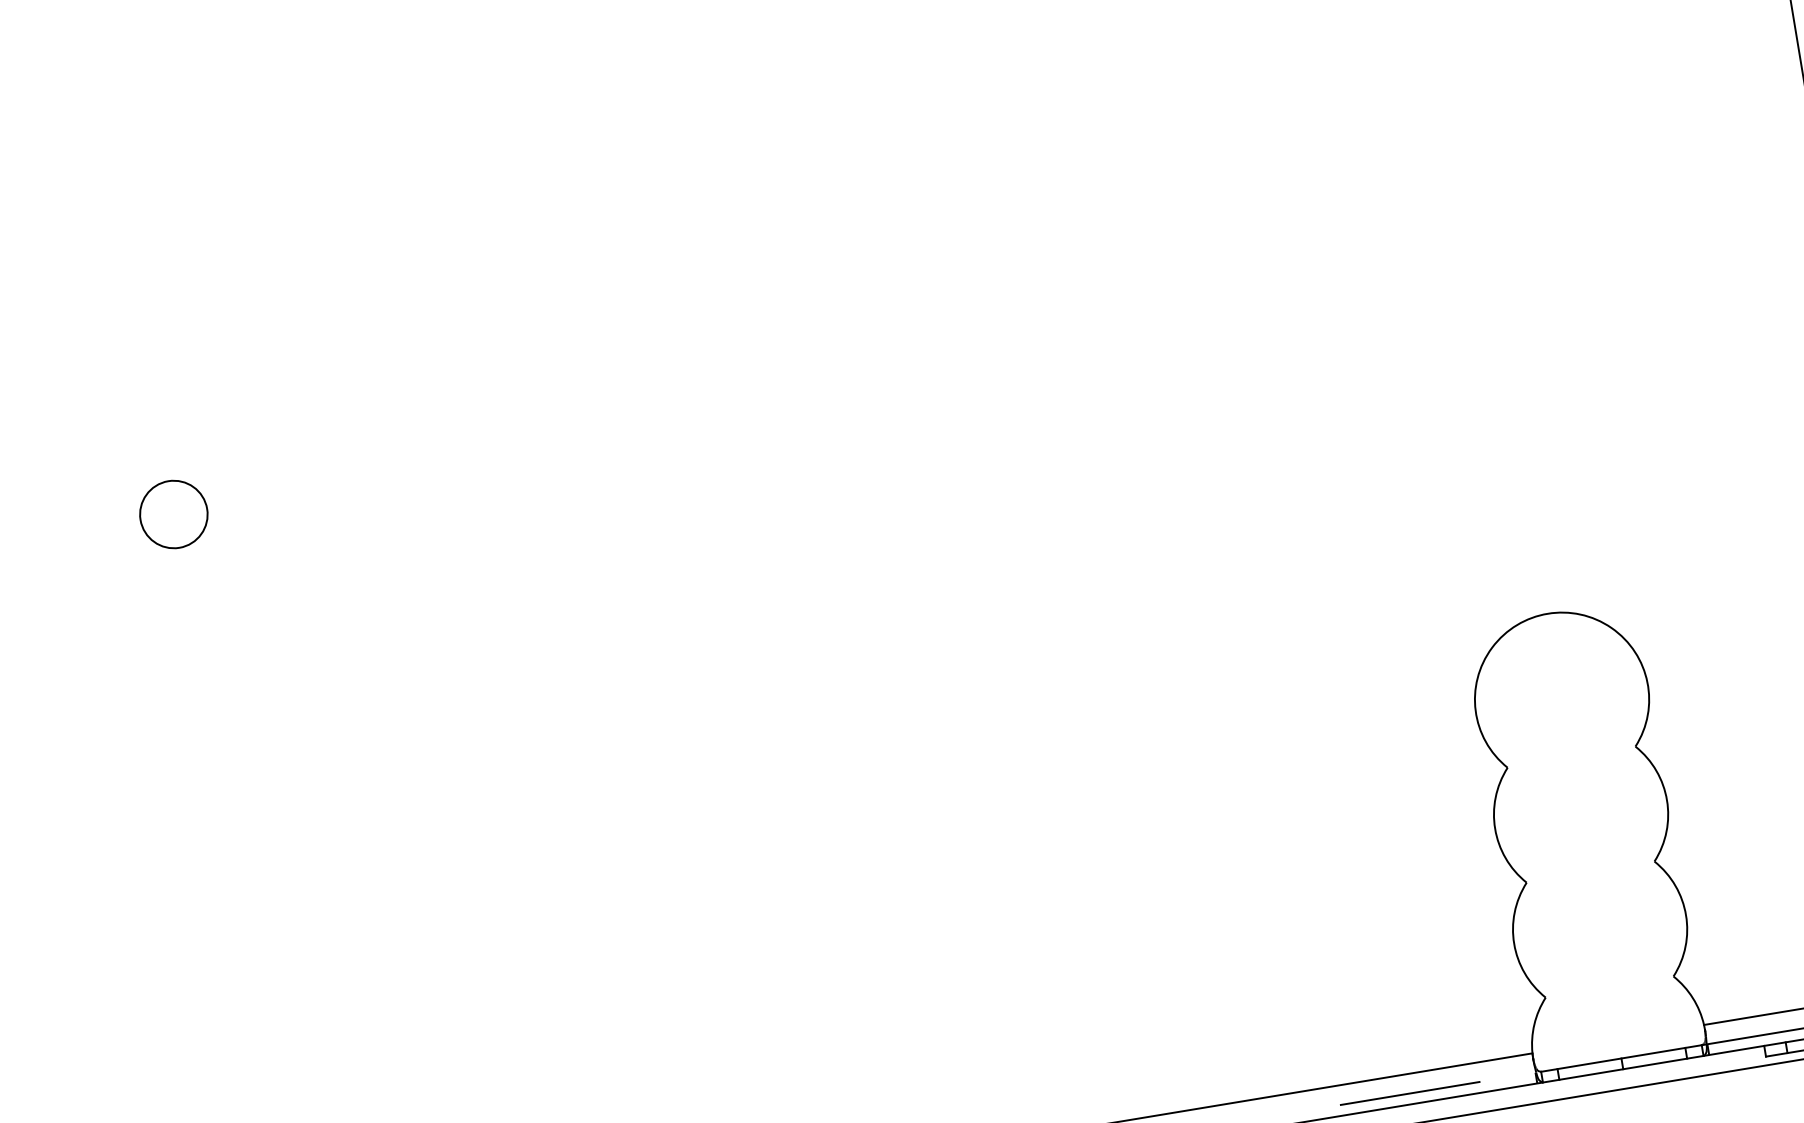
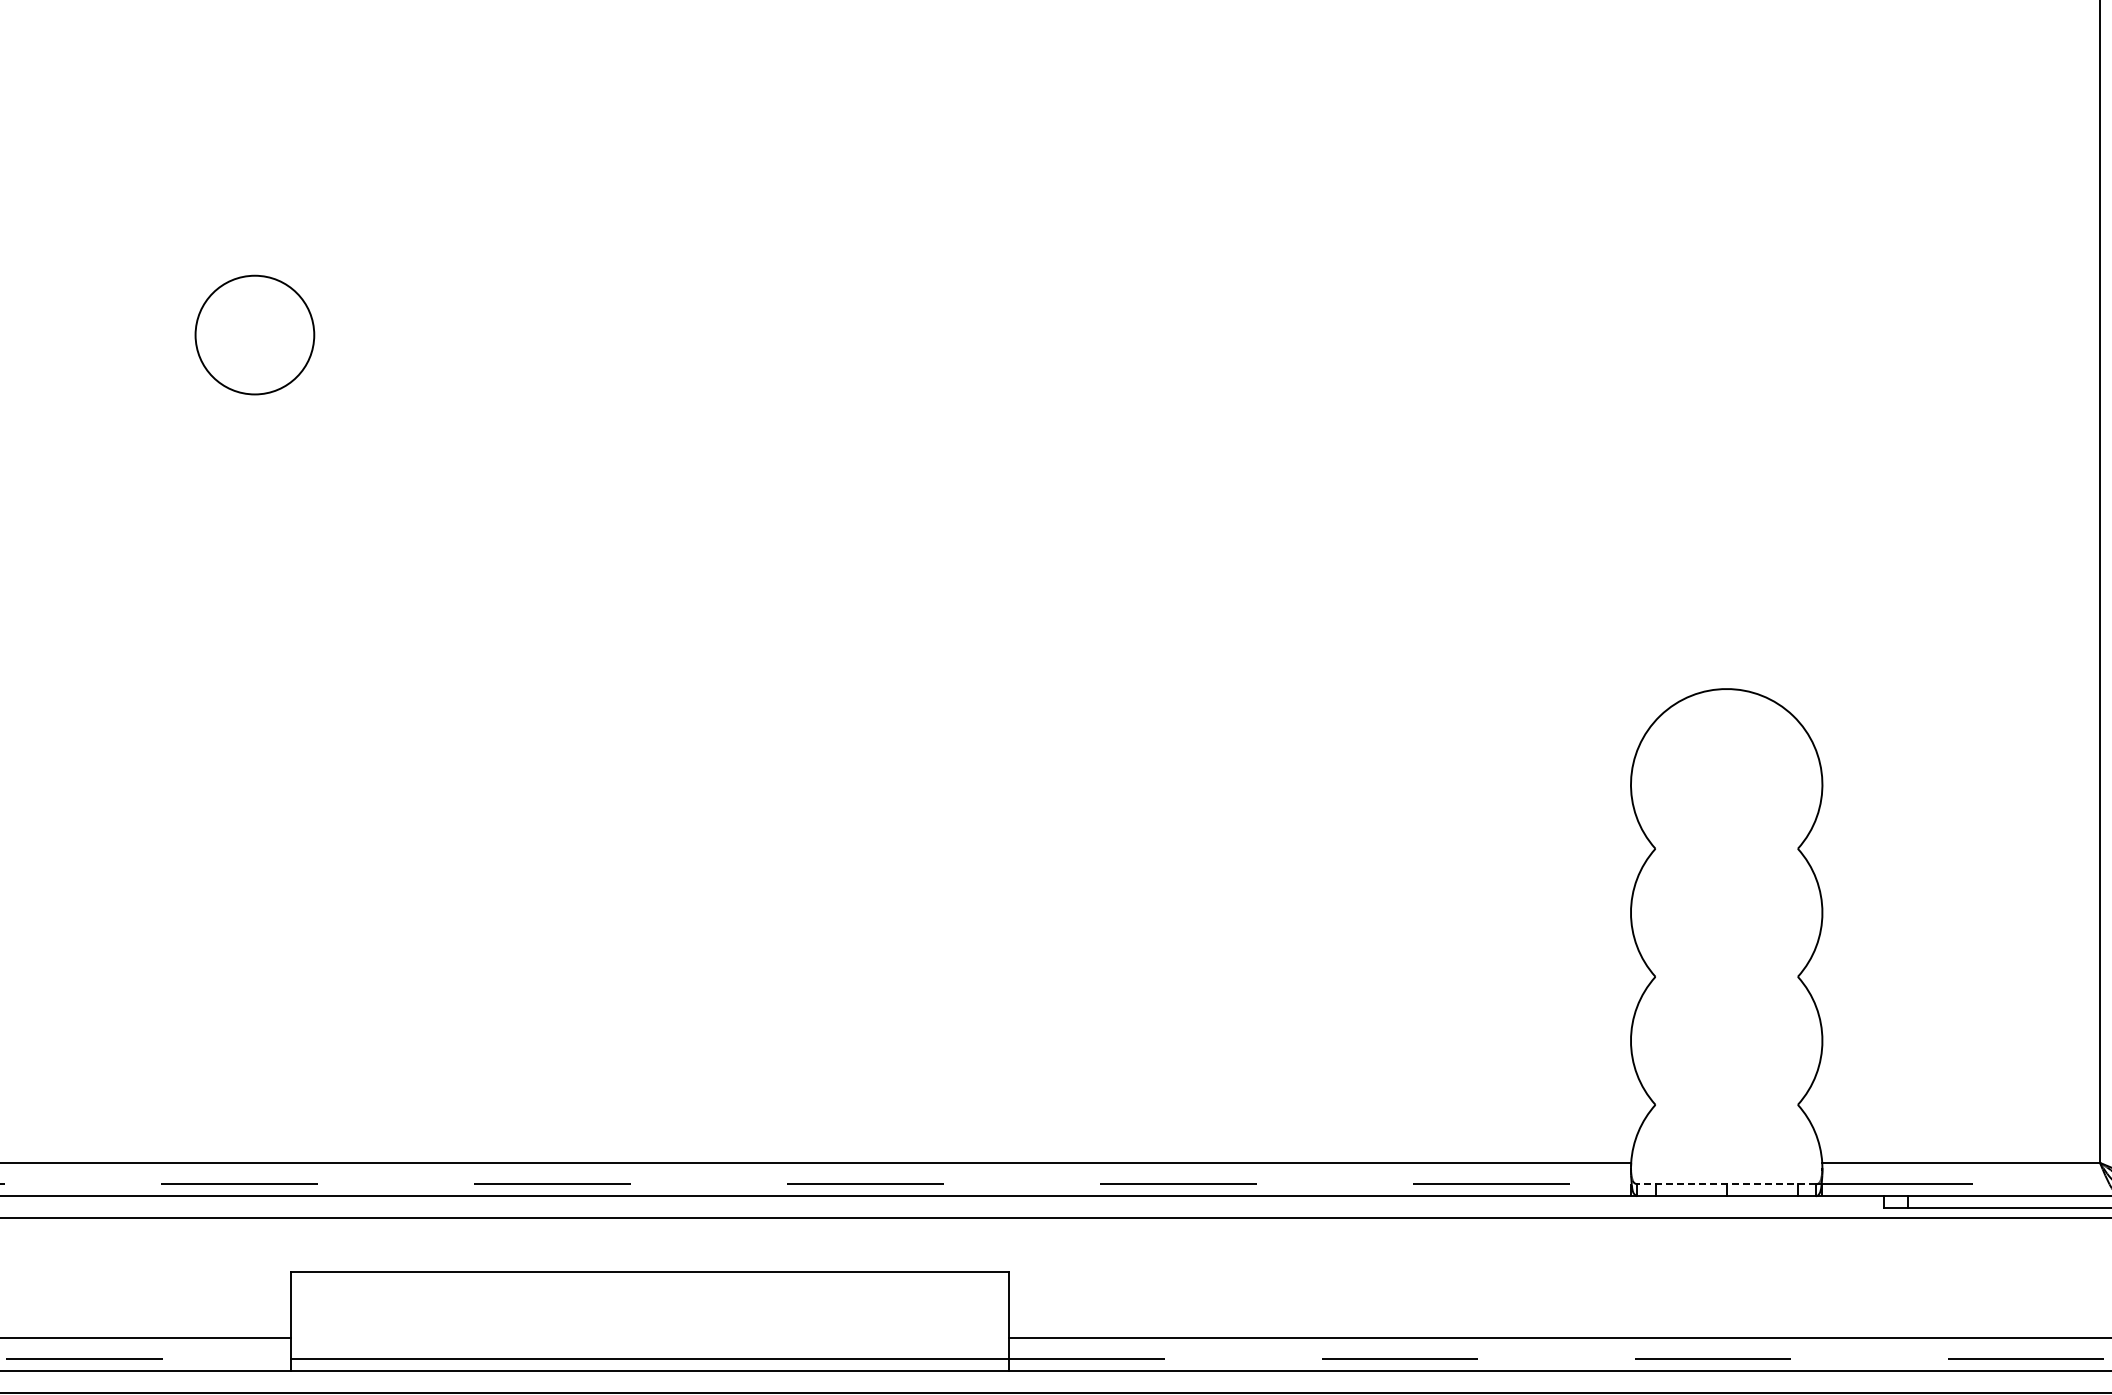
circle: (173, 514) -> (254, 334), size x1.6
line: (1621, 1058) -> (1726, 1184), solid -> dashed

